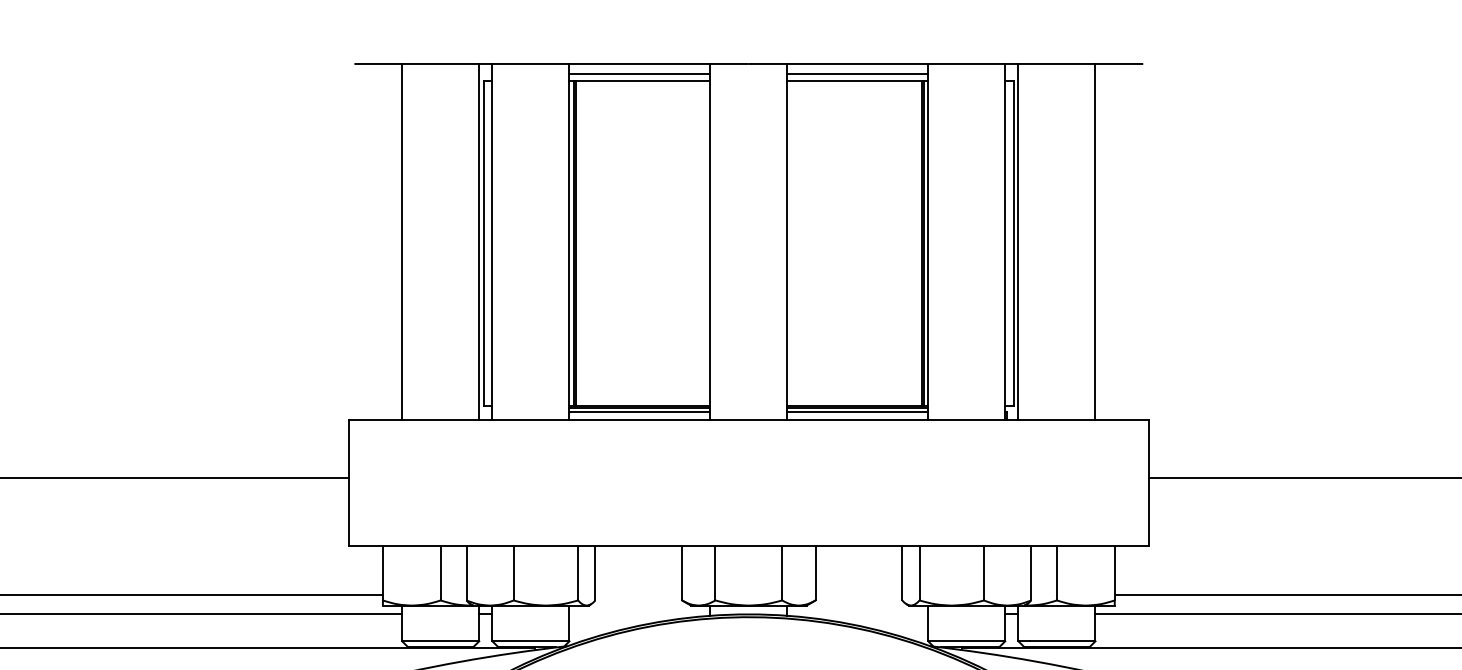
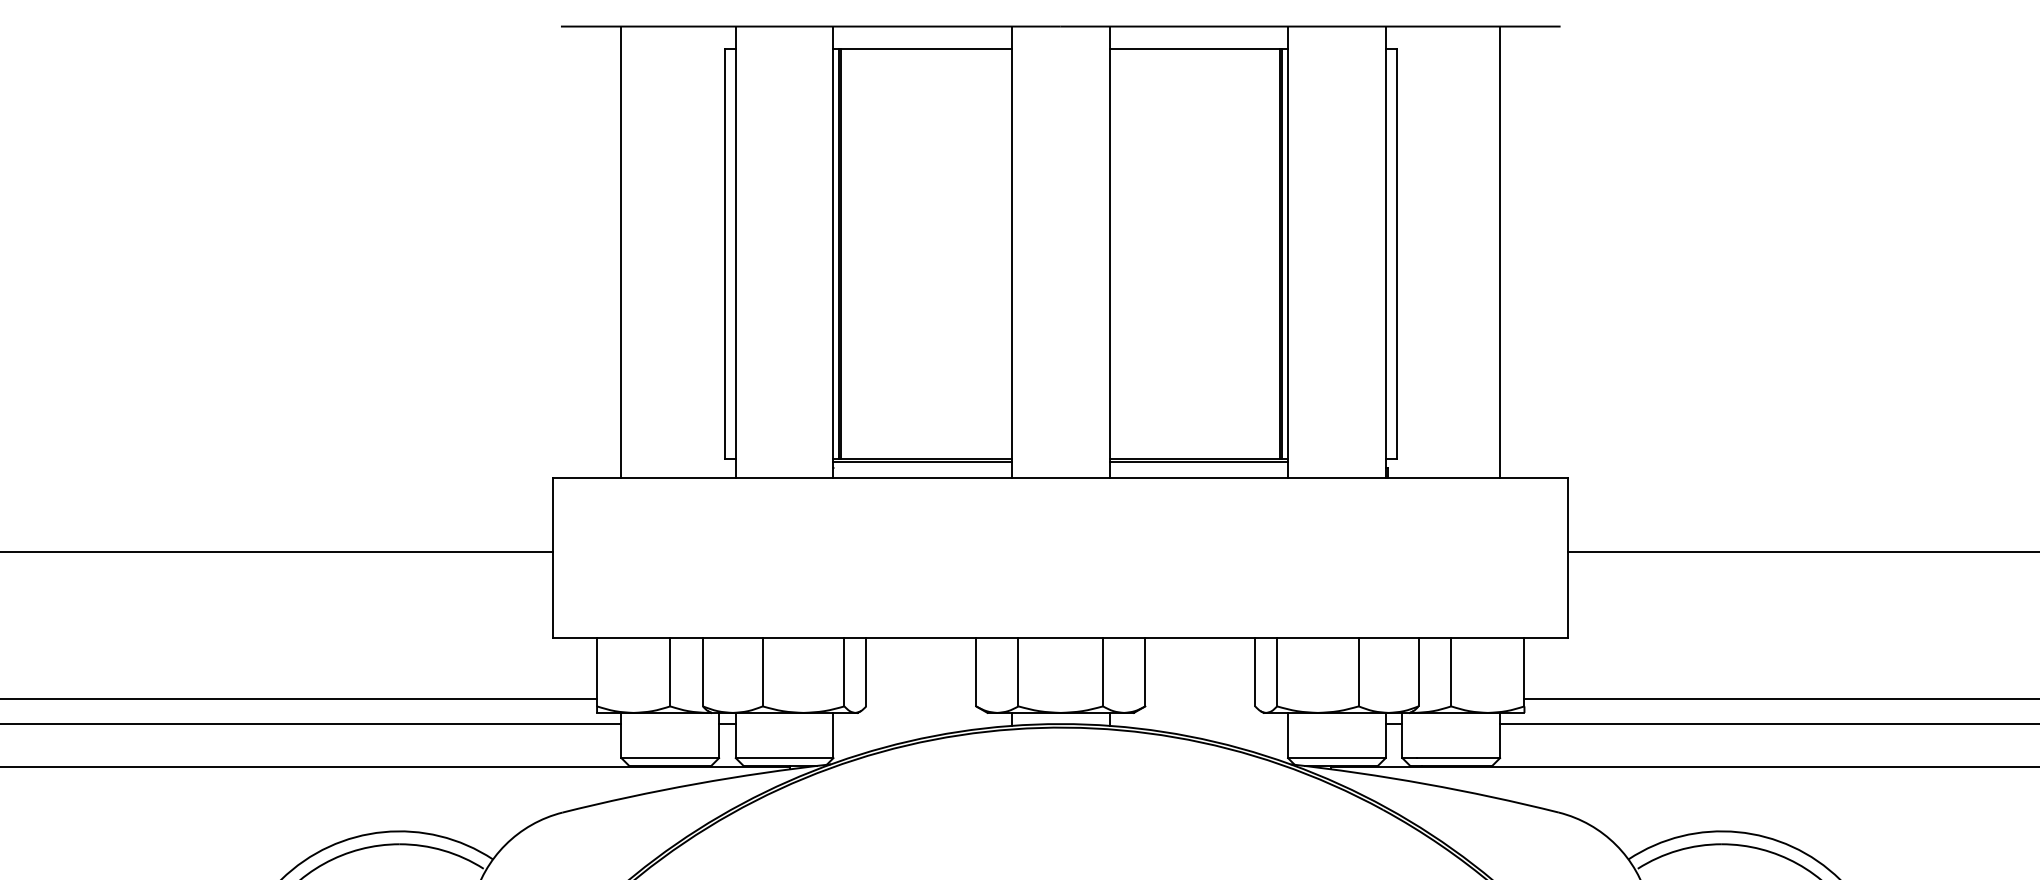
line: (639, 73) -> (922, 38), removed
line: (857, 73) -> (1198, 38), removed
line: (479, 241) -> (719, 251), removed
line: (1018, 241) -> (1402, 251), removed
line: (639, 412) -> (922, 468), removed
line: (857, 412) -> (1198, 468), removed

